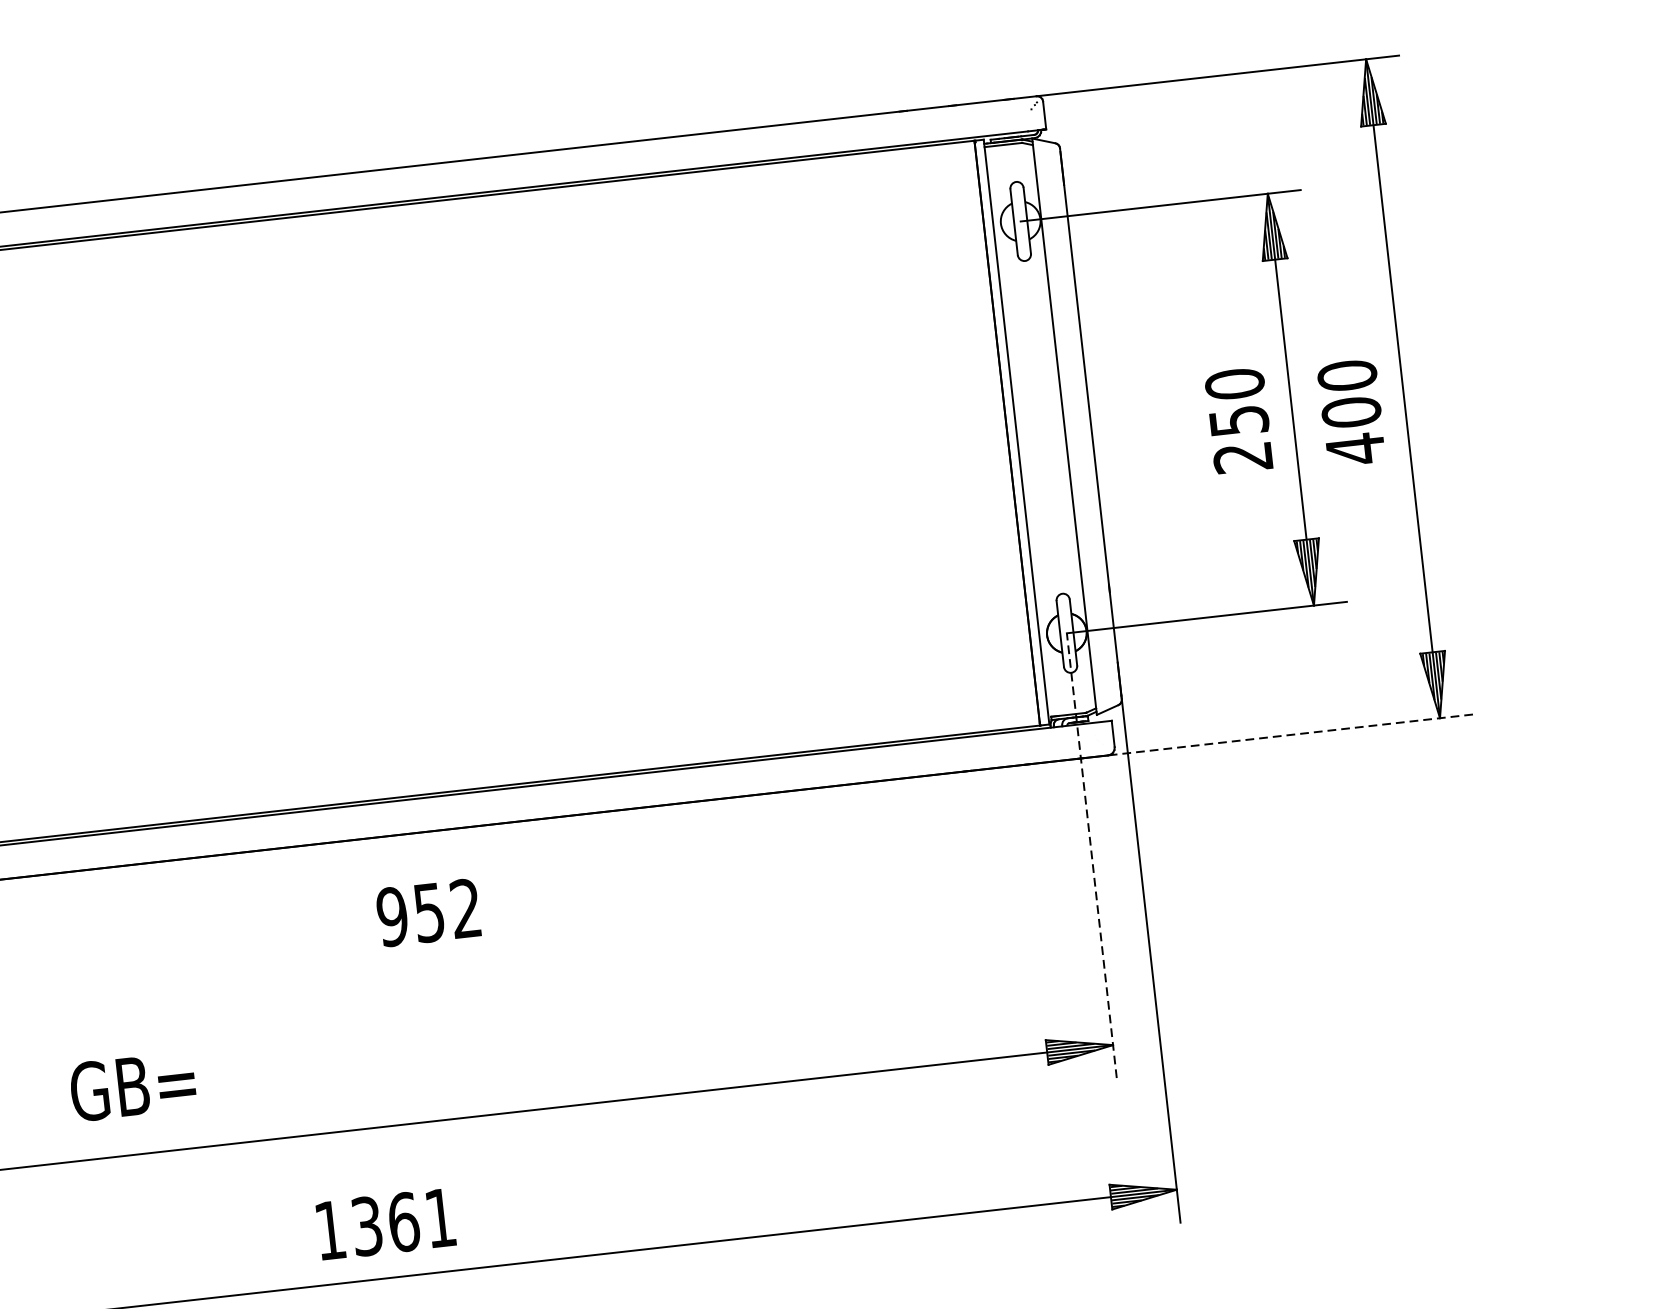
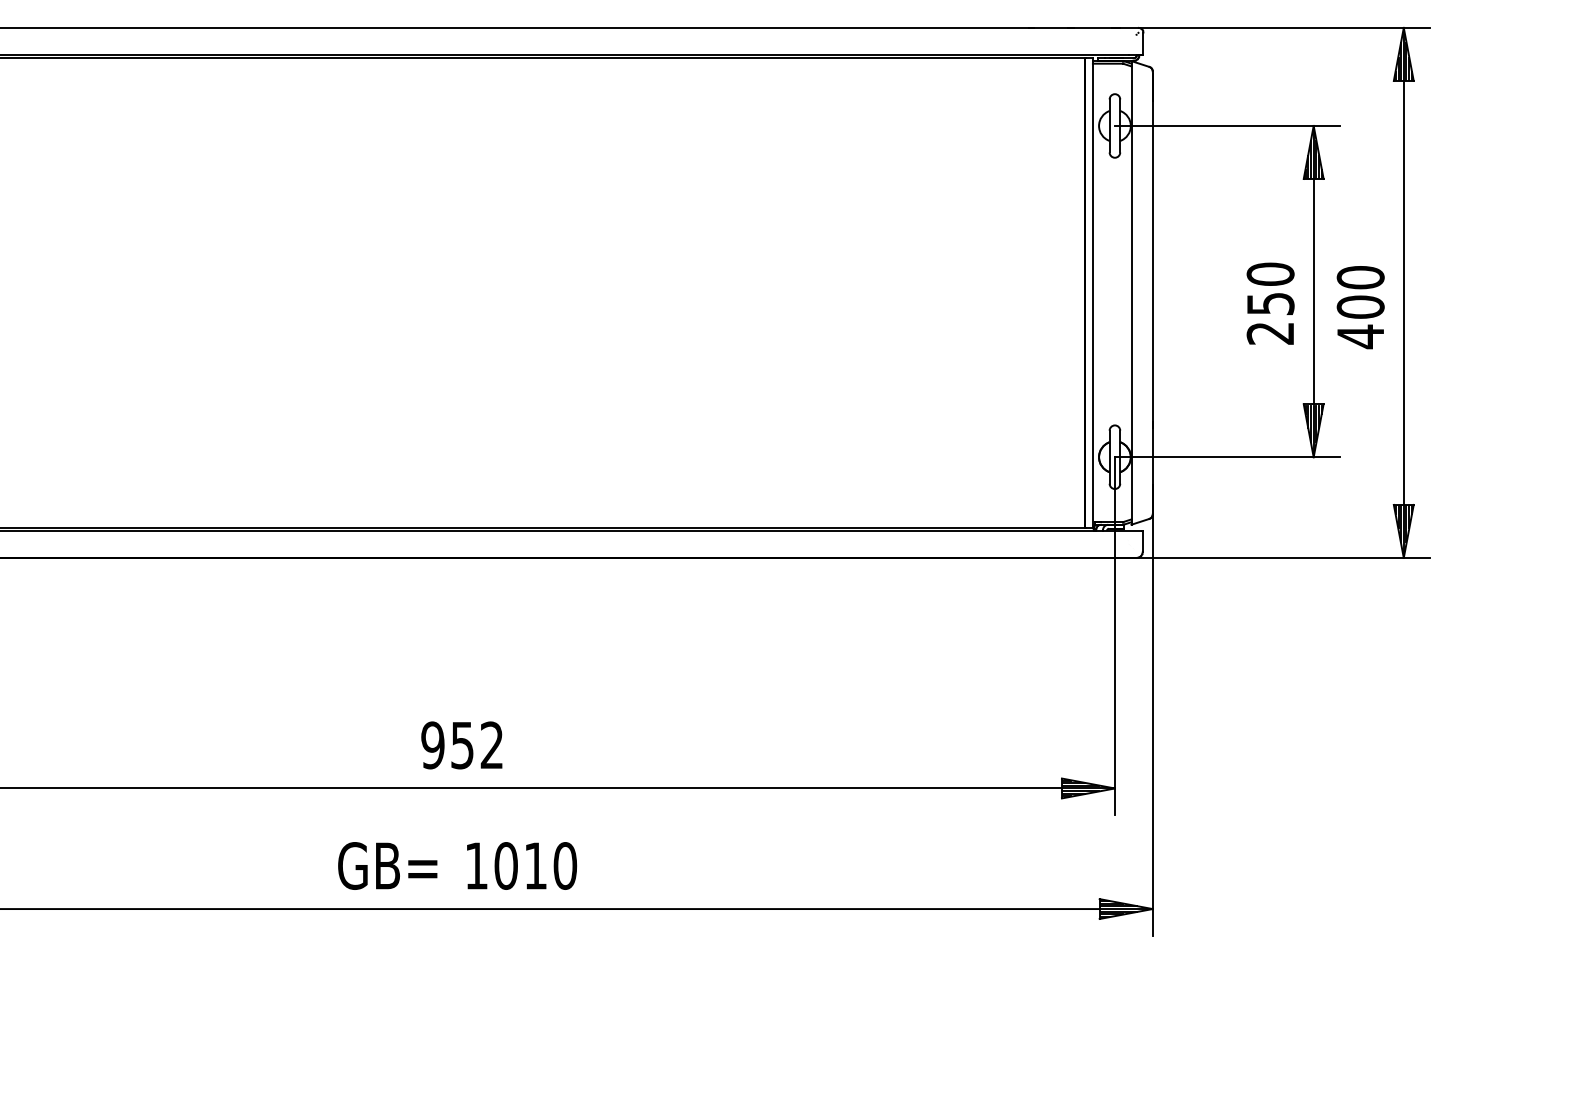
line: (1290, 734) -> (1283, 557), dashed -> solid
line: (1091, 856) -> (1114, 636), dashed -> solid
text: (427, 913) -> (461, 745), moved
text: (132, 1085) -> (387, 865), moved
text: (403, 1221) -> (535, 865), 1361 -> 1010

